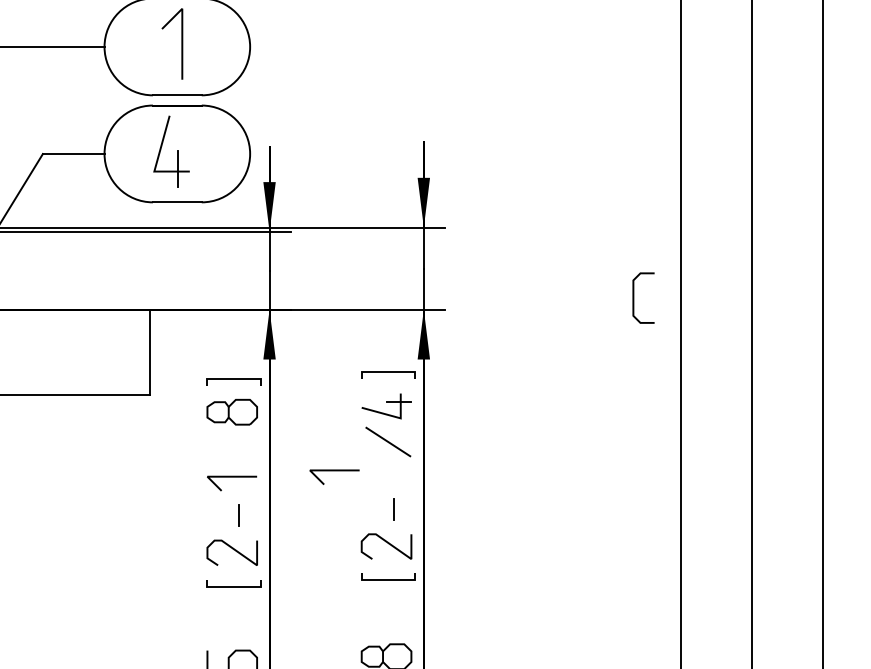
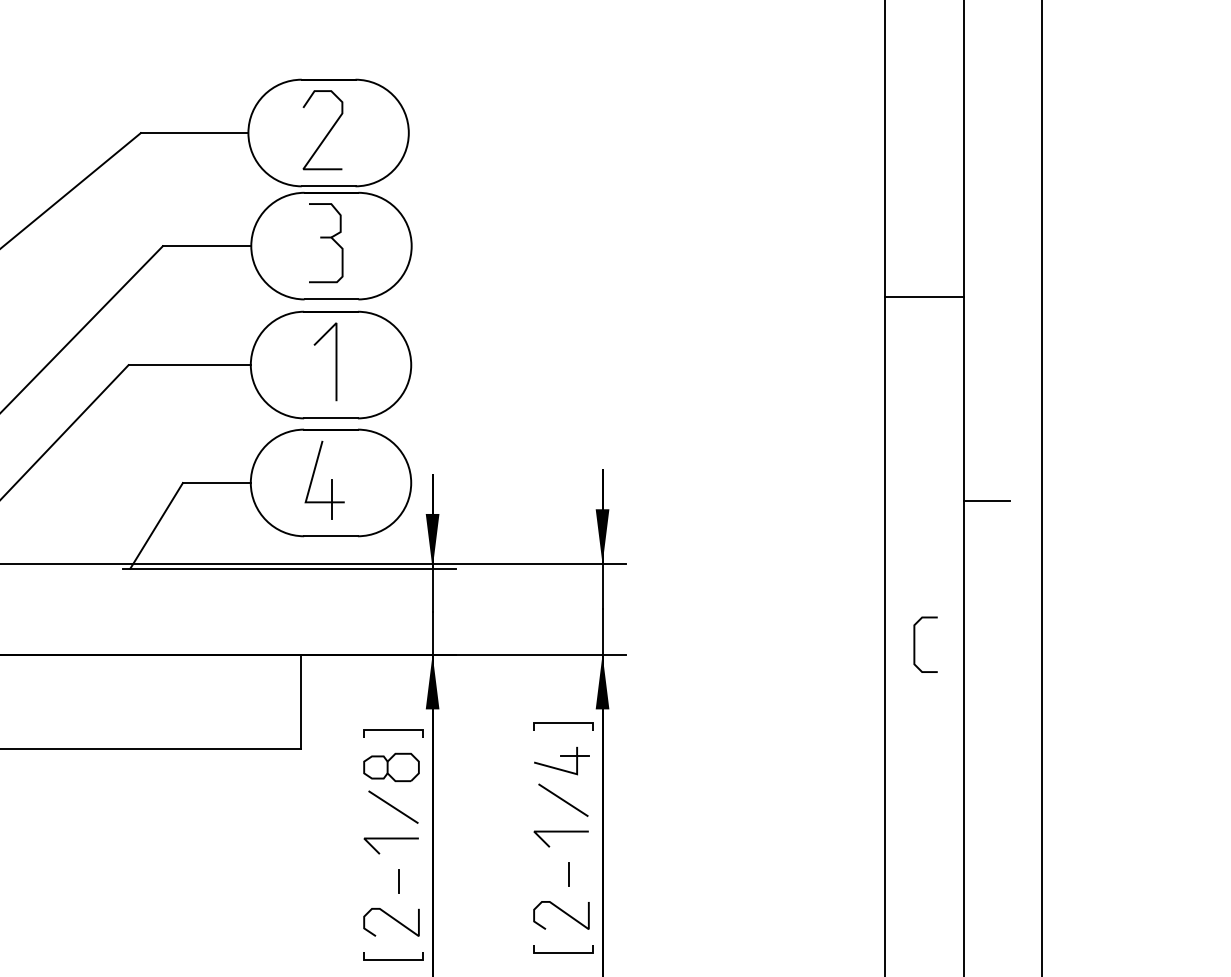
line: (772, 169) -> (986, 500), added
curve: (634, 297) -> (915, 644), moved
line: (234, 447) -> (393, 806), added
line: (333, 471) -> (560, 832), moved

